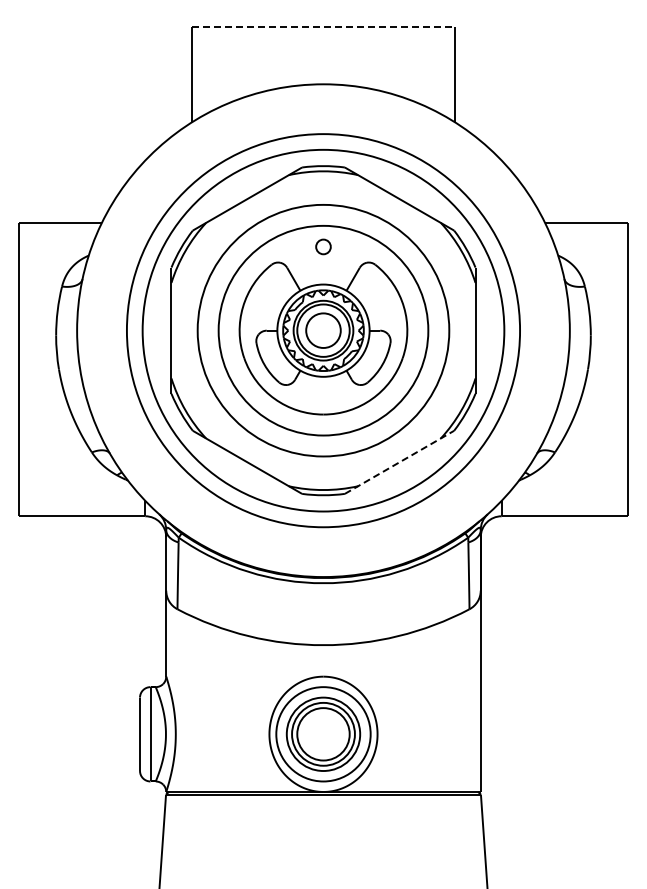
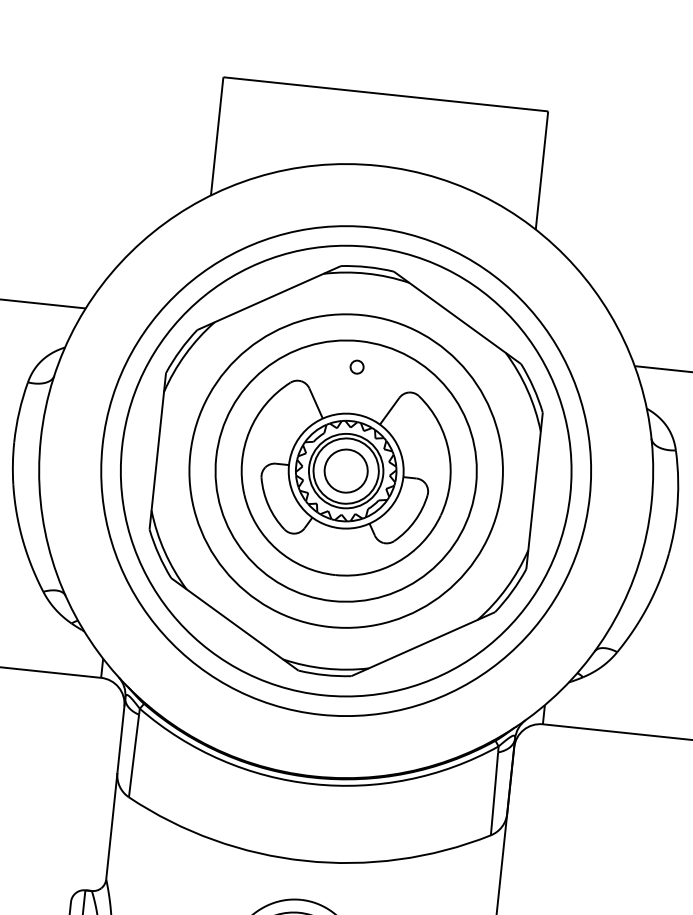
line: (323, 26) -> (385, 94), dashed -> solid
part: (323, 246) -> (357, 366), size x0.71
line: (399, 462) -> (423, 644), dashed -> solid

